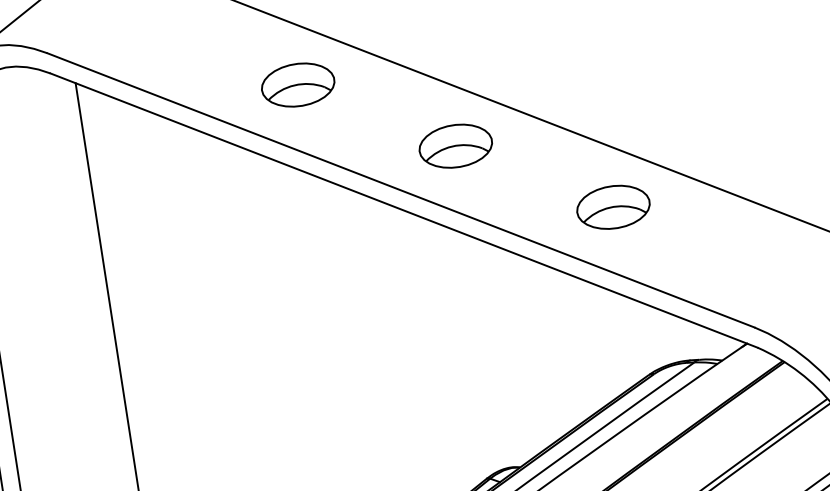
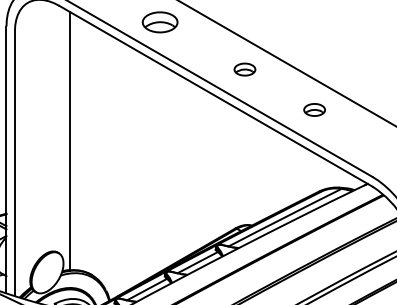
part: (296, 85) -> (159, 22), moved
part: (454, 145) -> (244, 69), size x0.6
part: (612, 206) -> (314, 109), size x0.6

